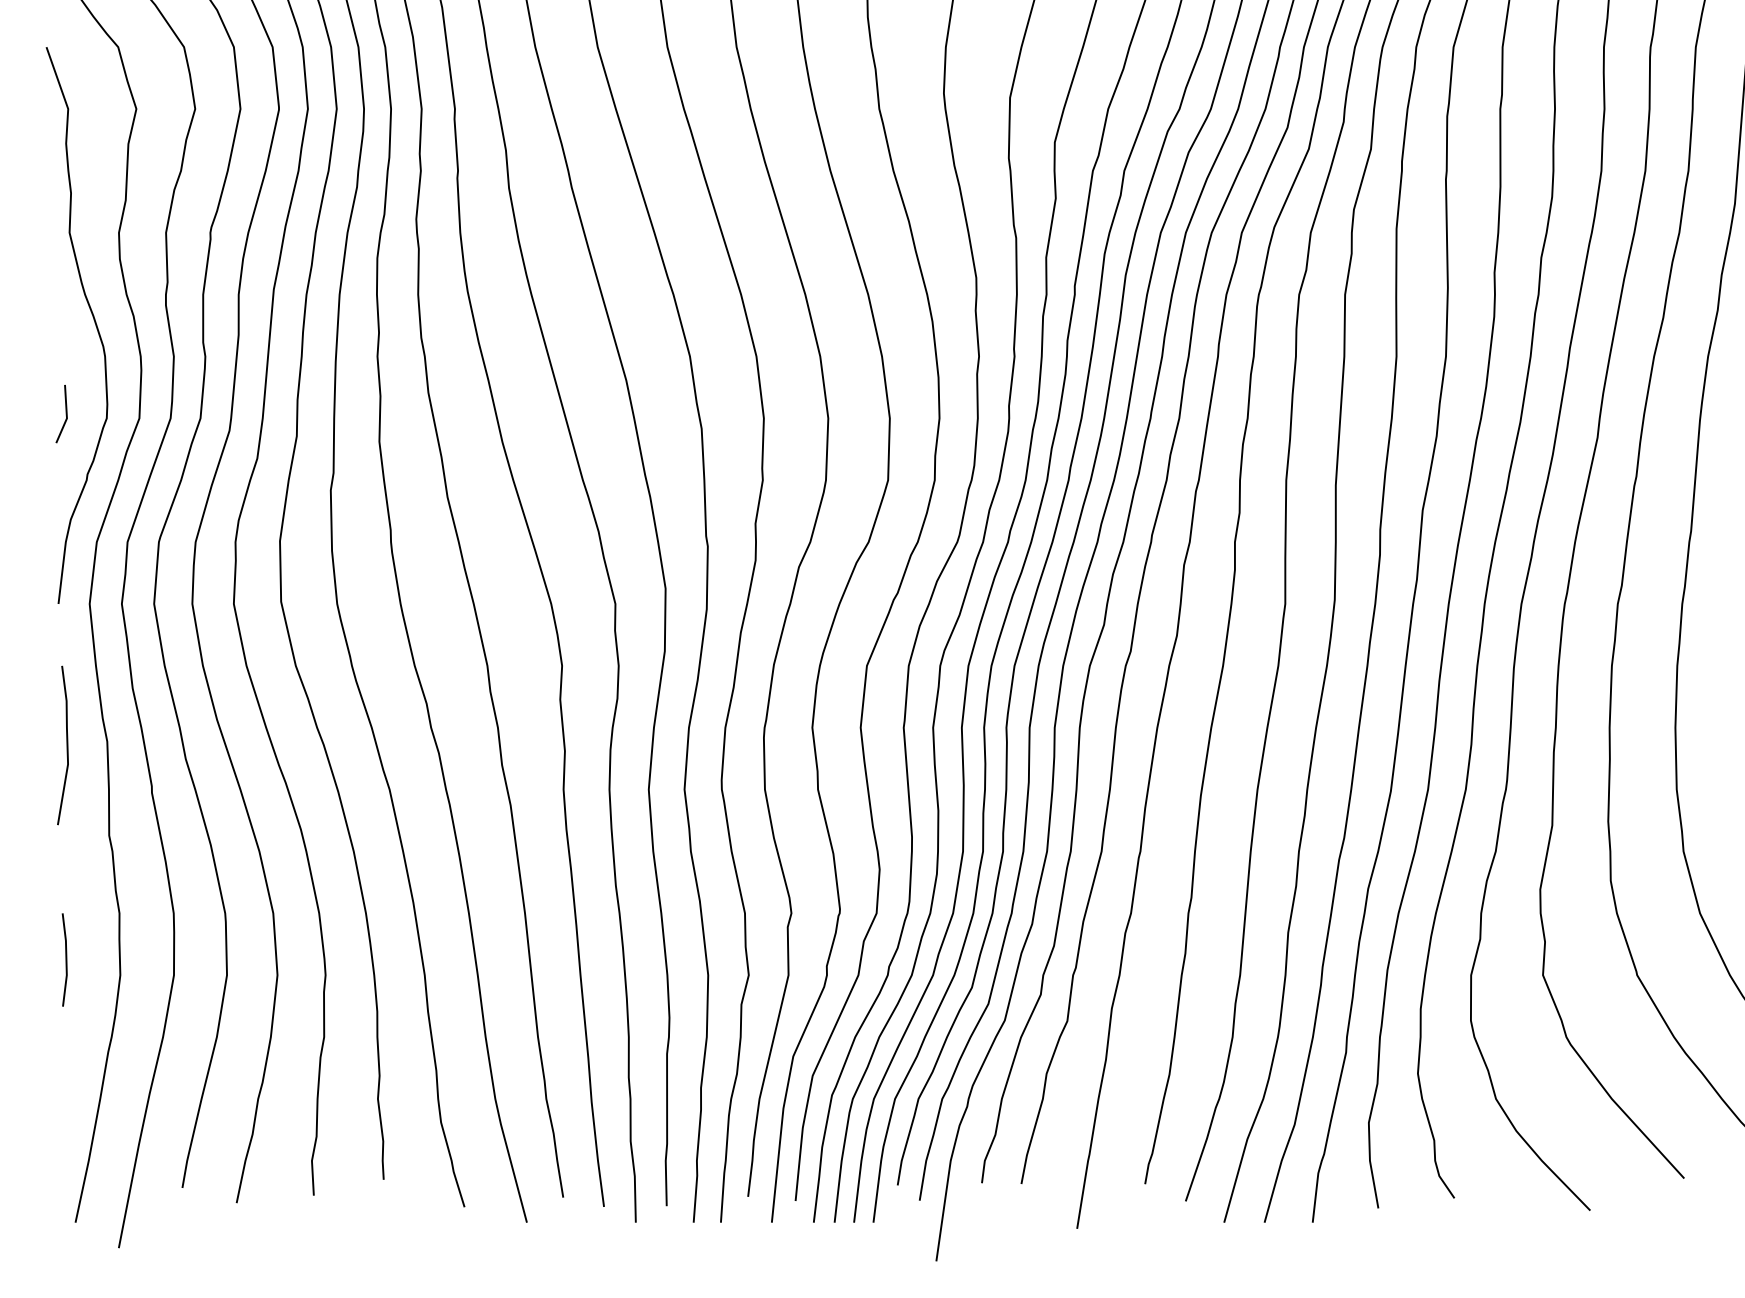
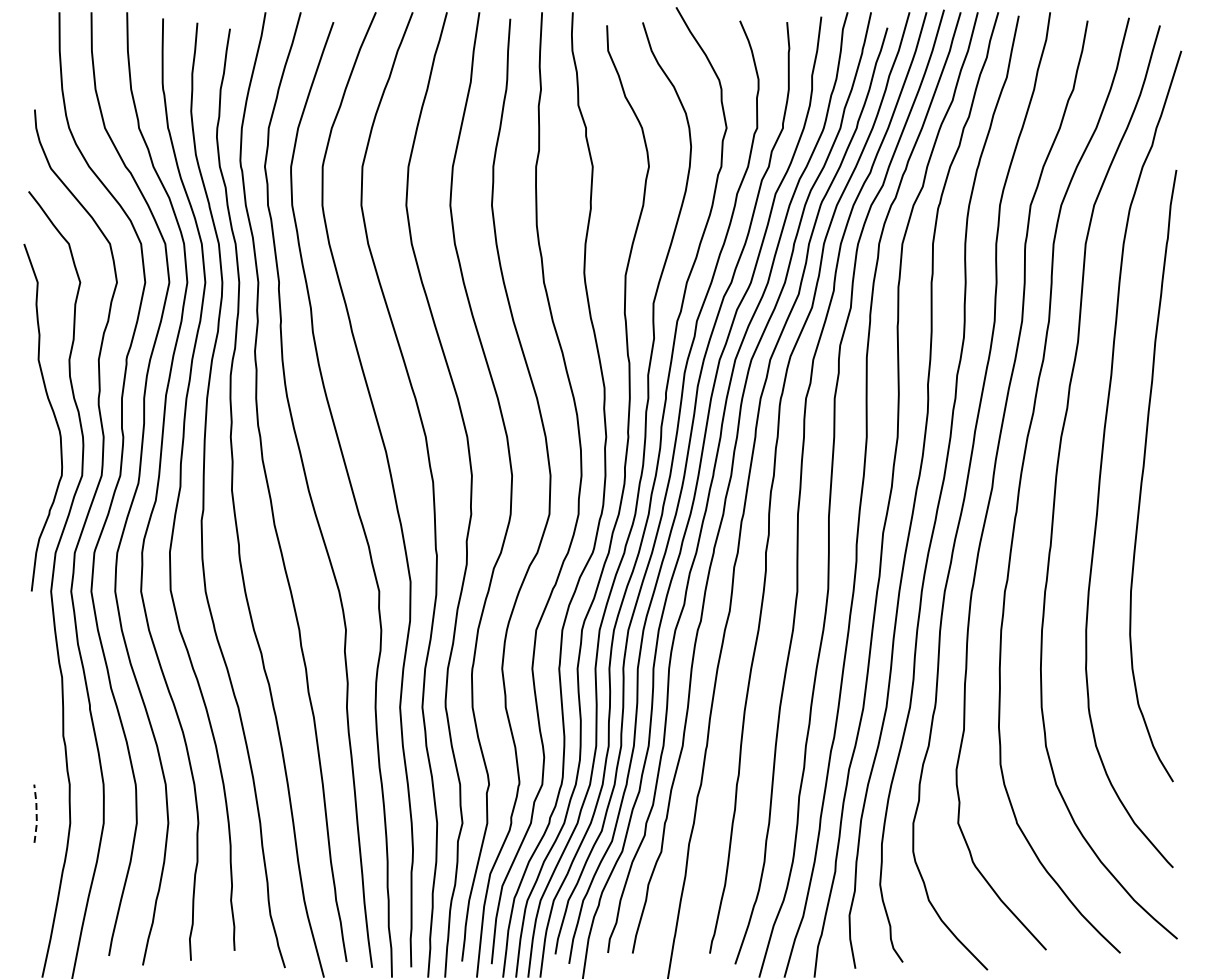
line: (64, 413) -> (35, 472), removed
line: (66, 744) -> (36, 679), removed
line: (66, 959) -> (36, 813), solid -> dashed

